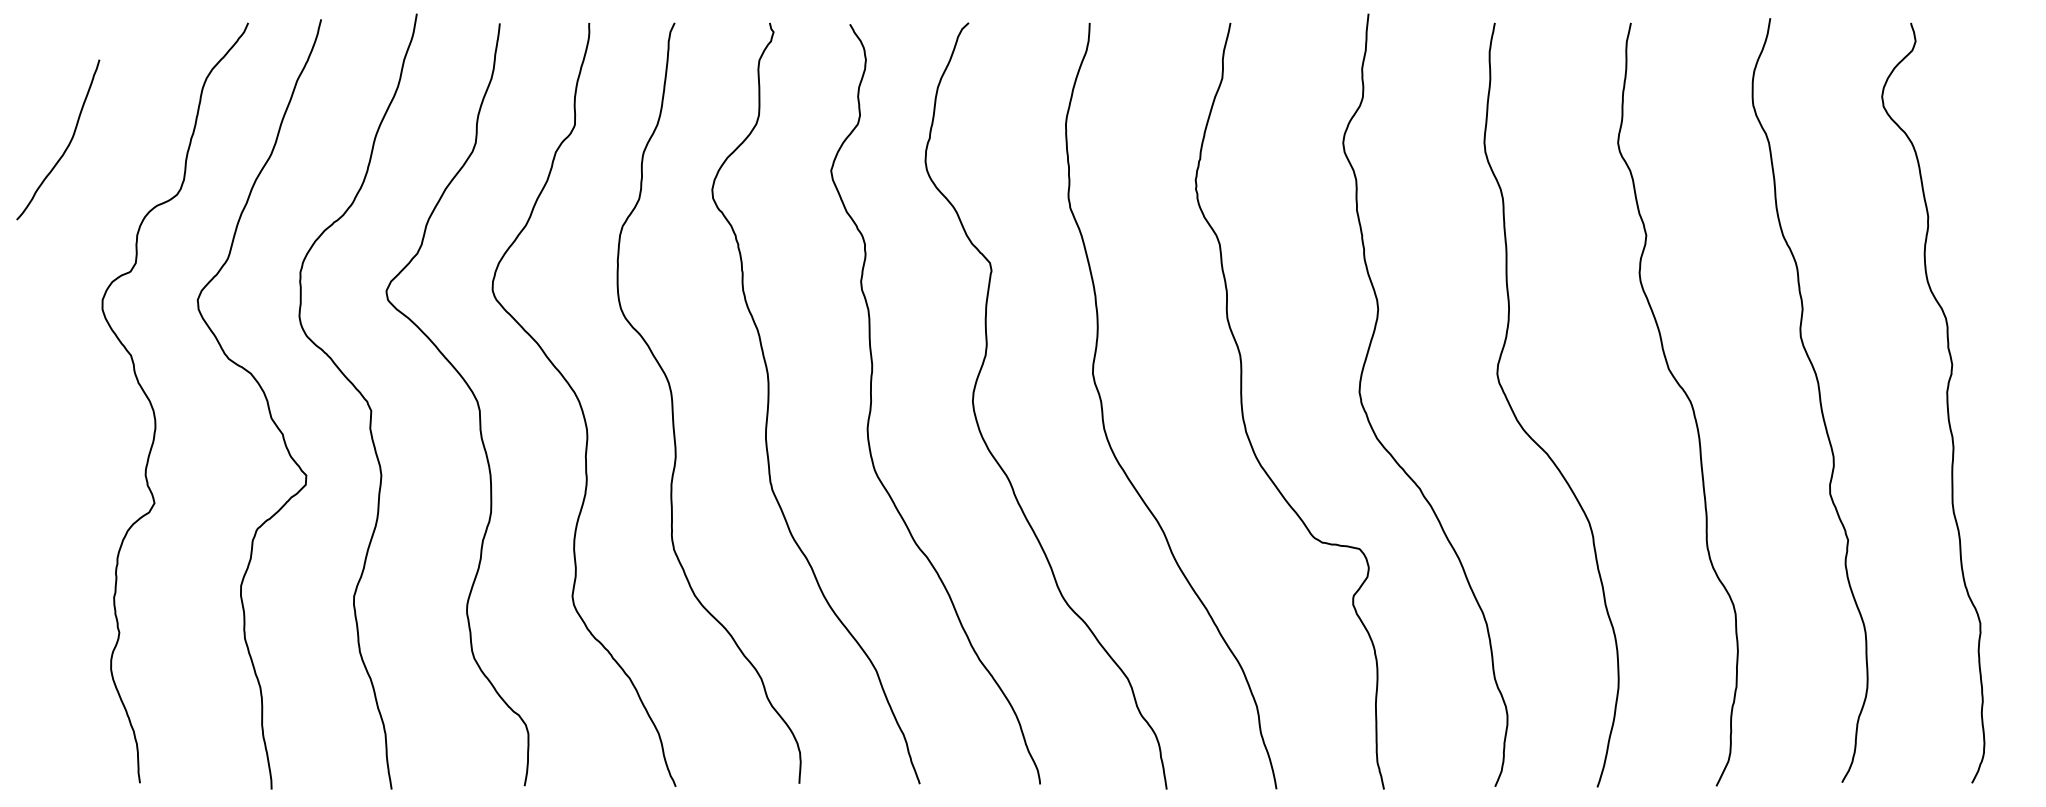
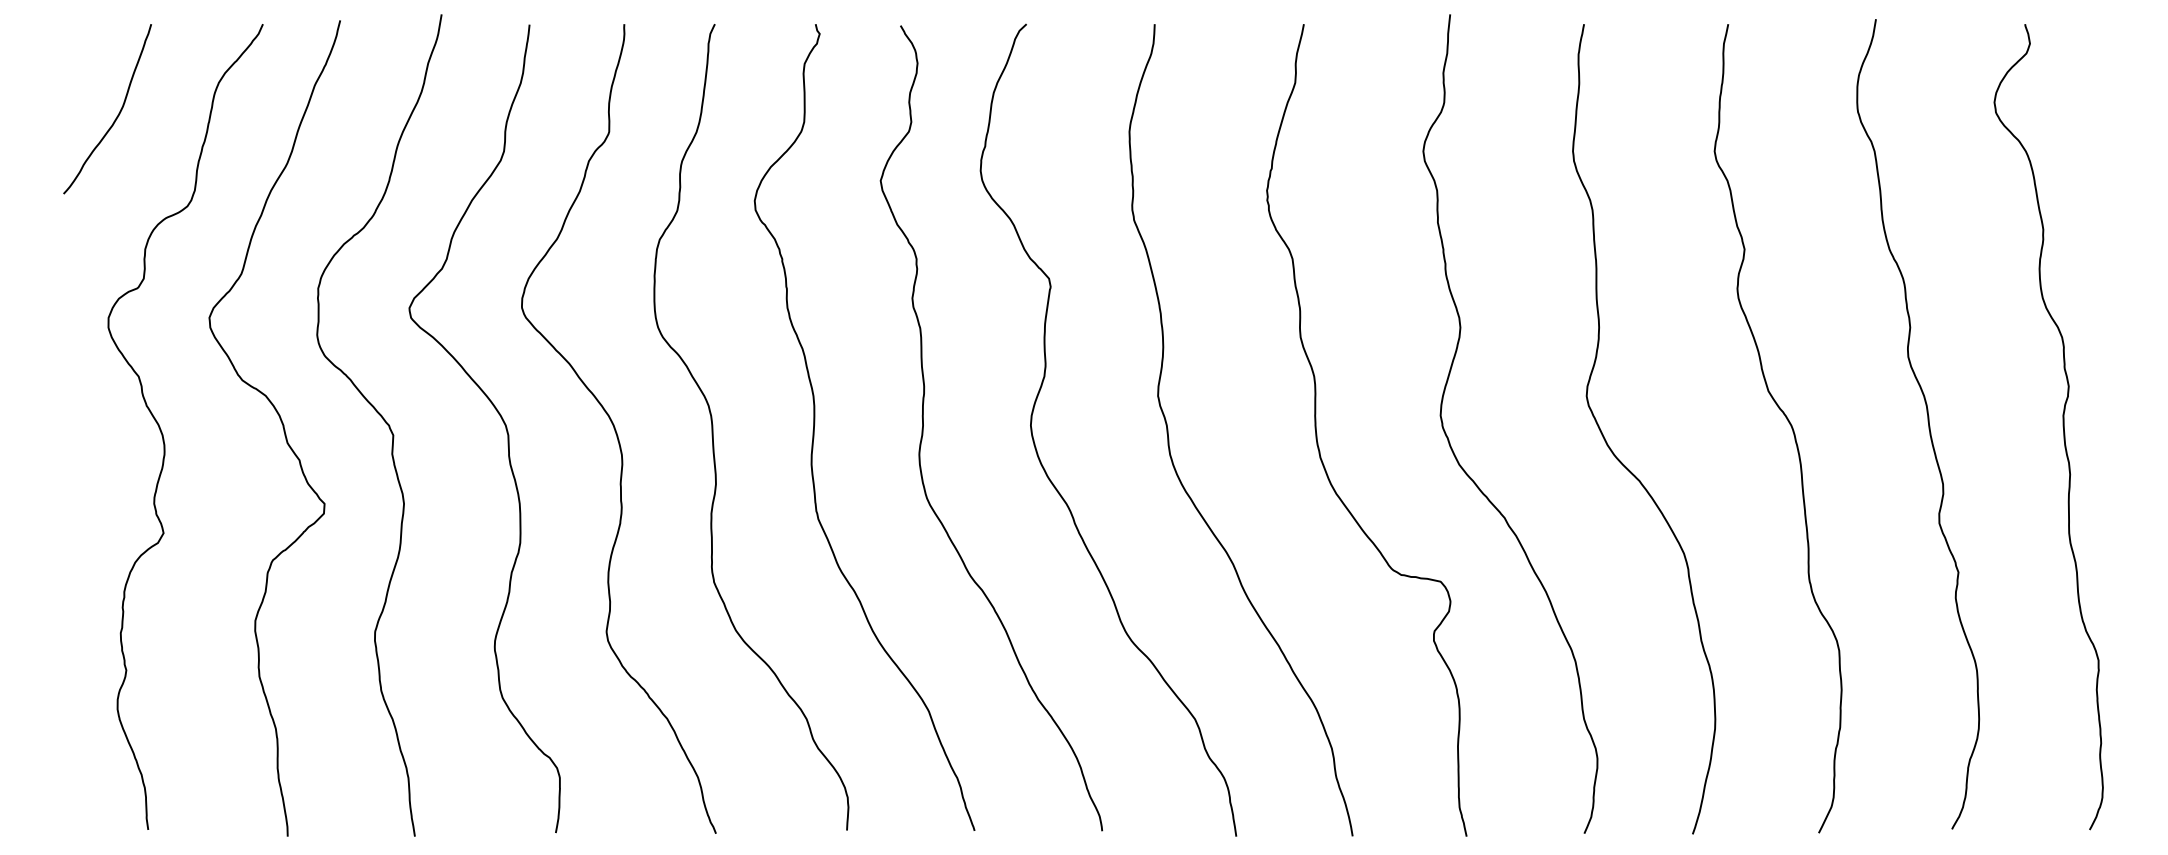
curve: (66, 146) -> (116, 116), moved

